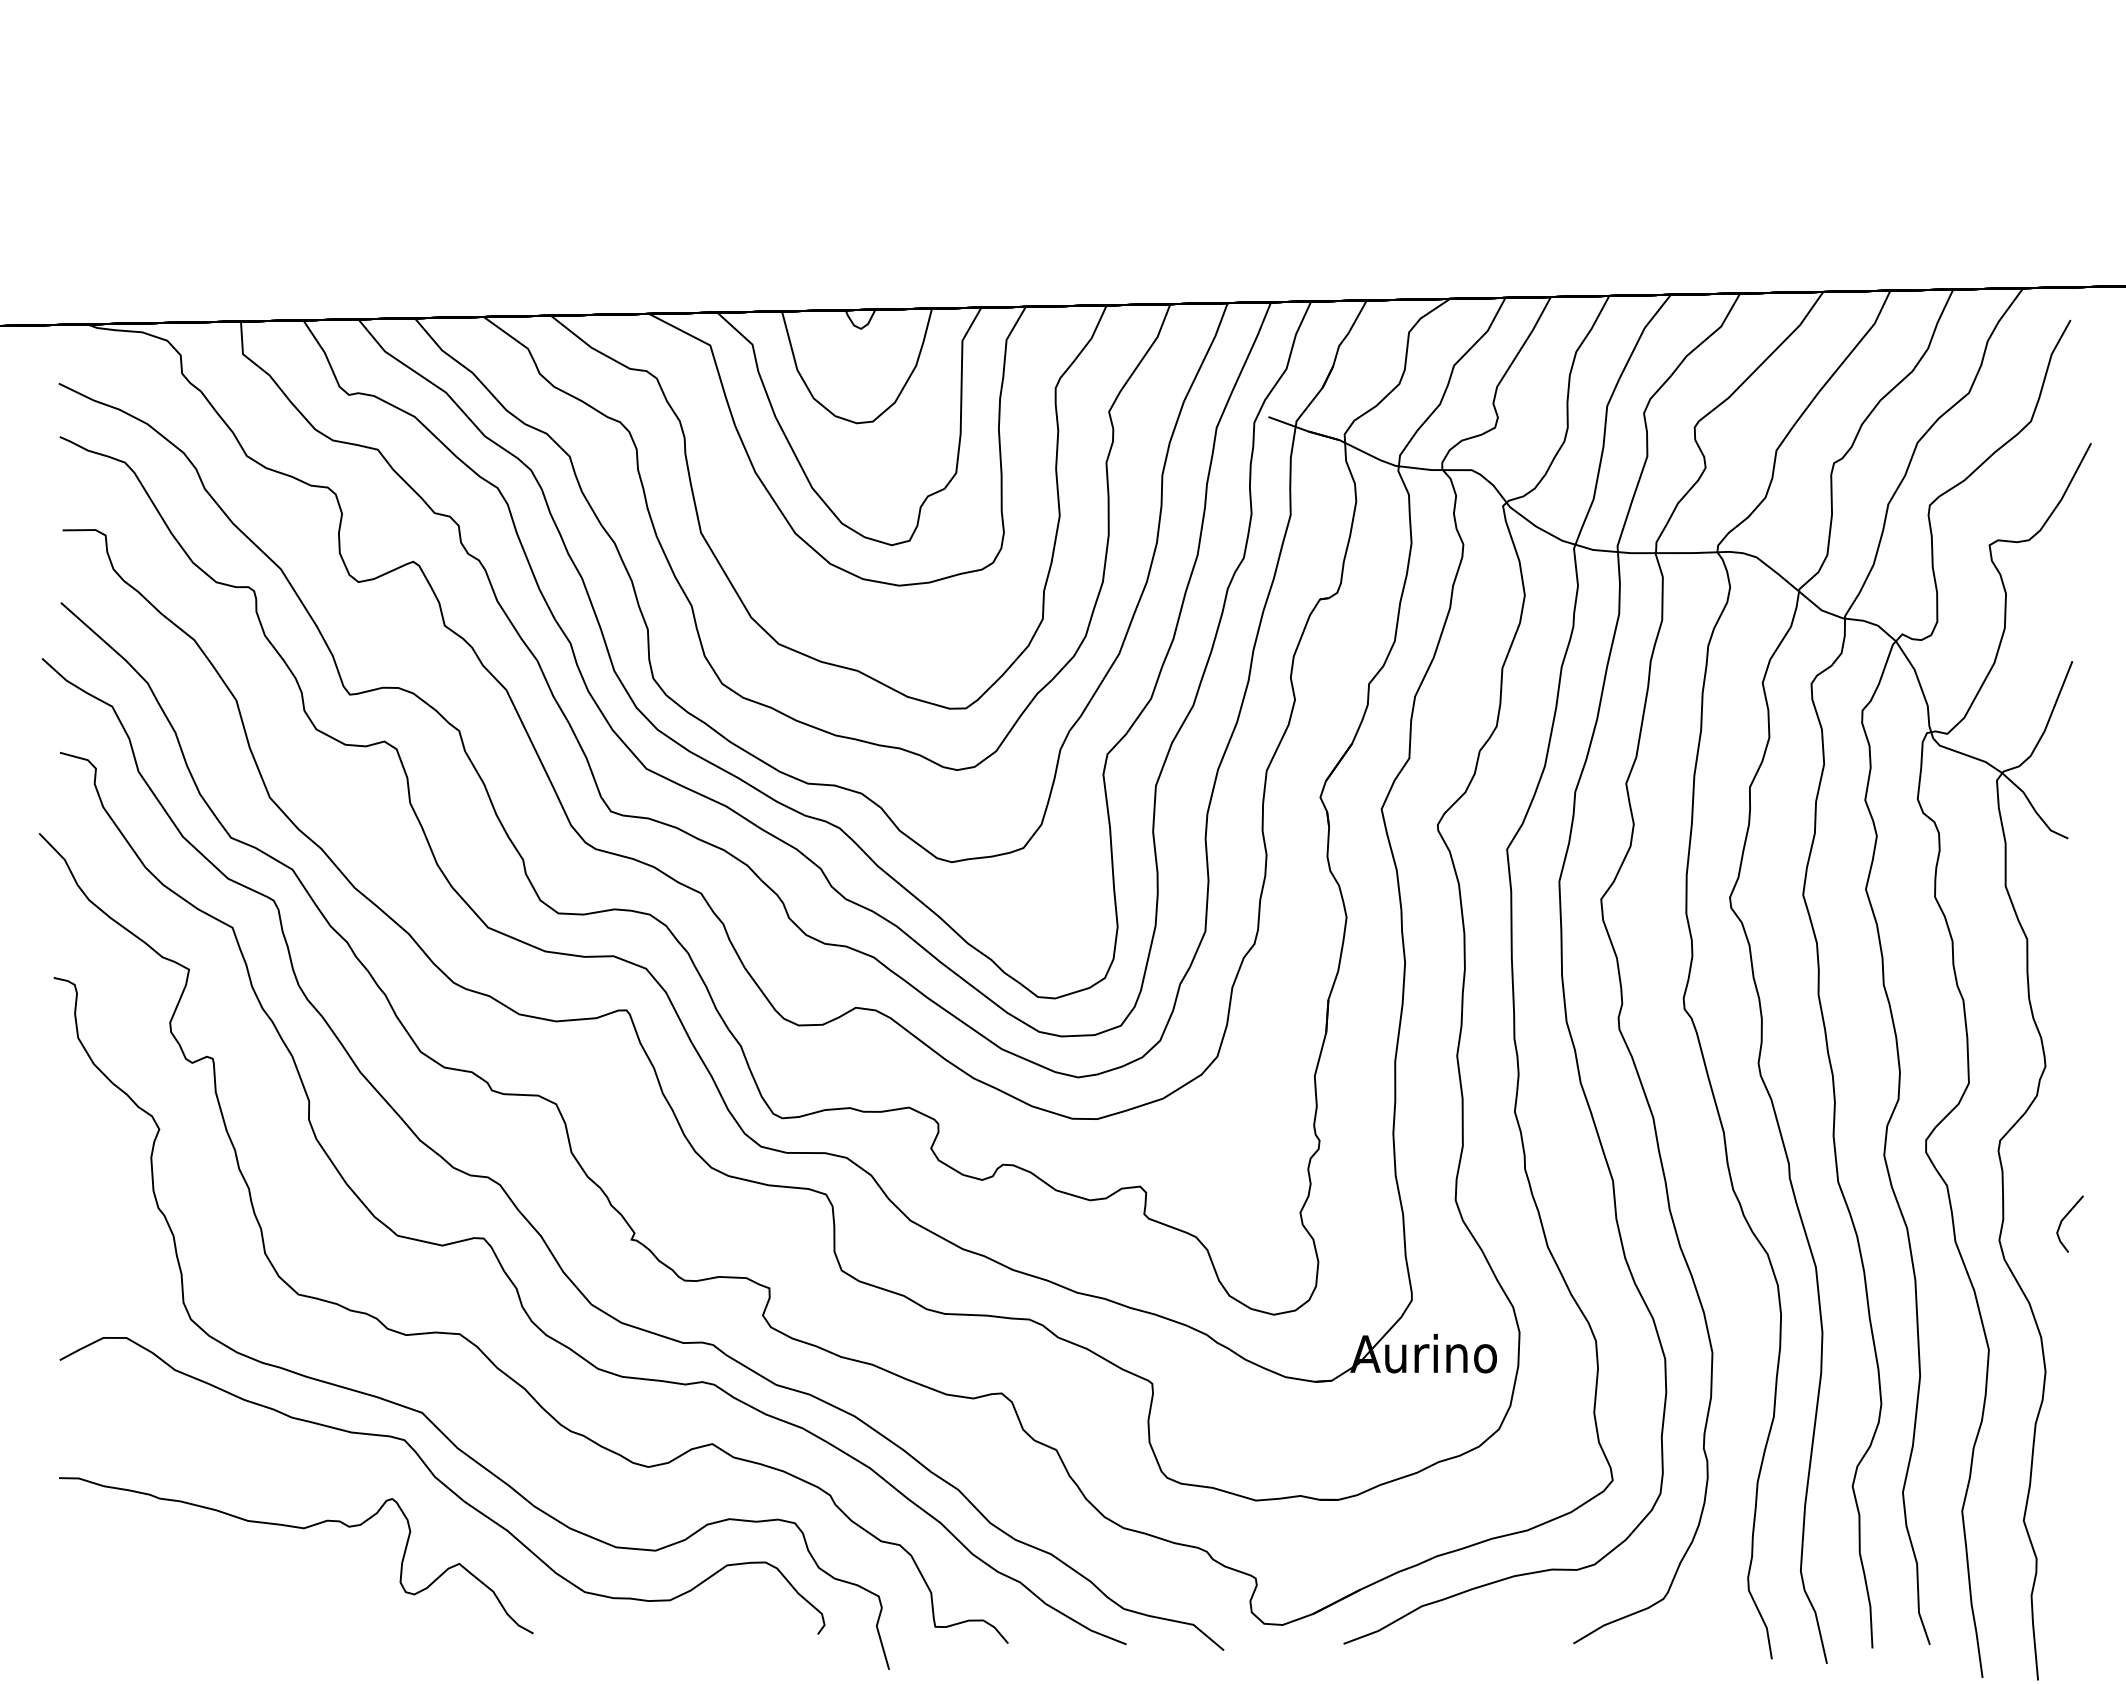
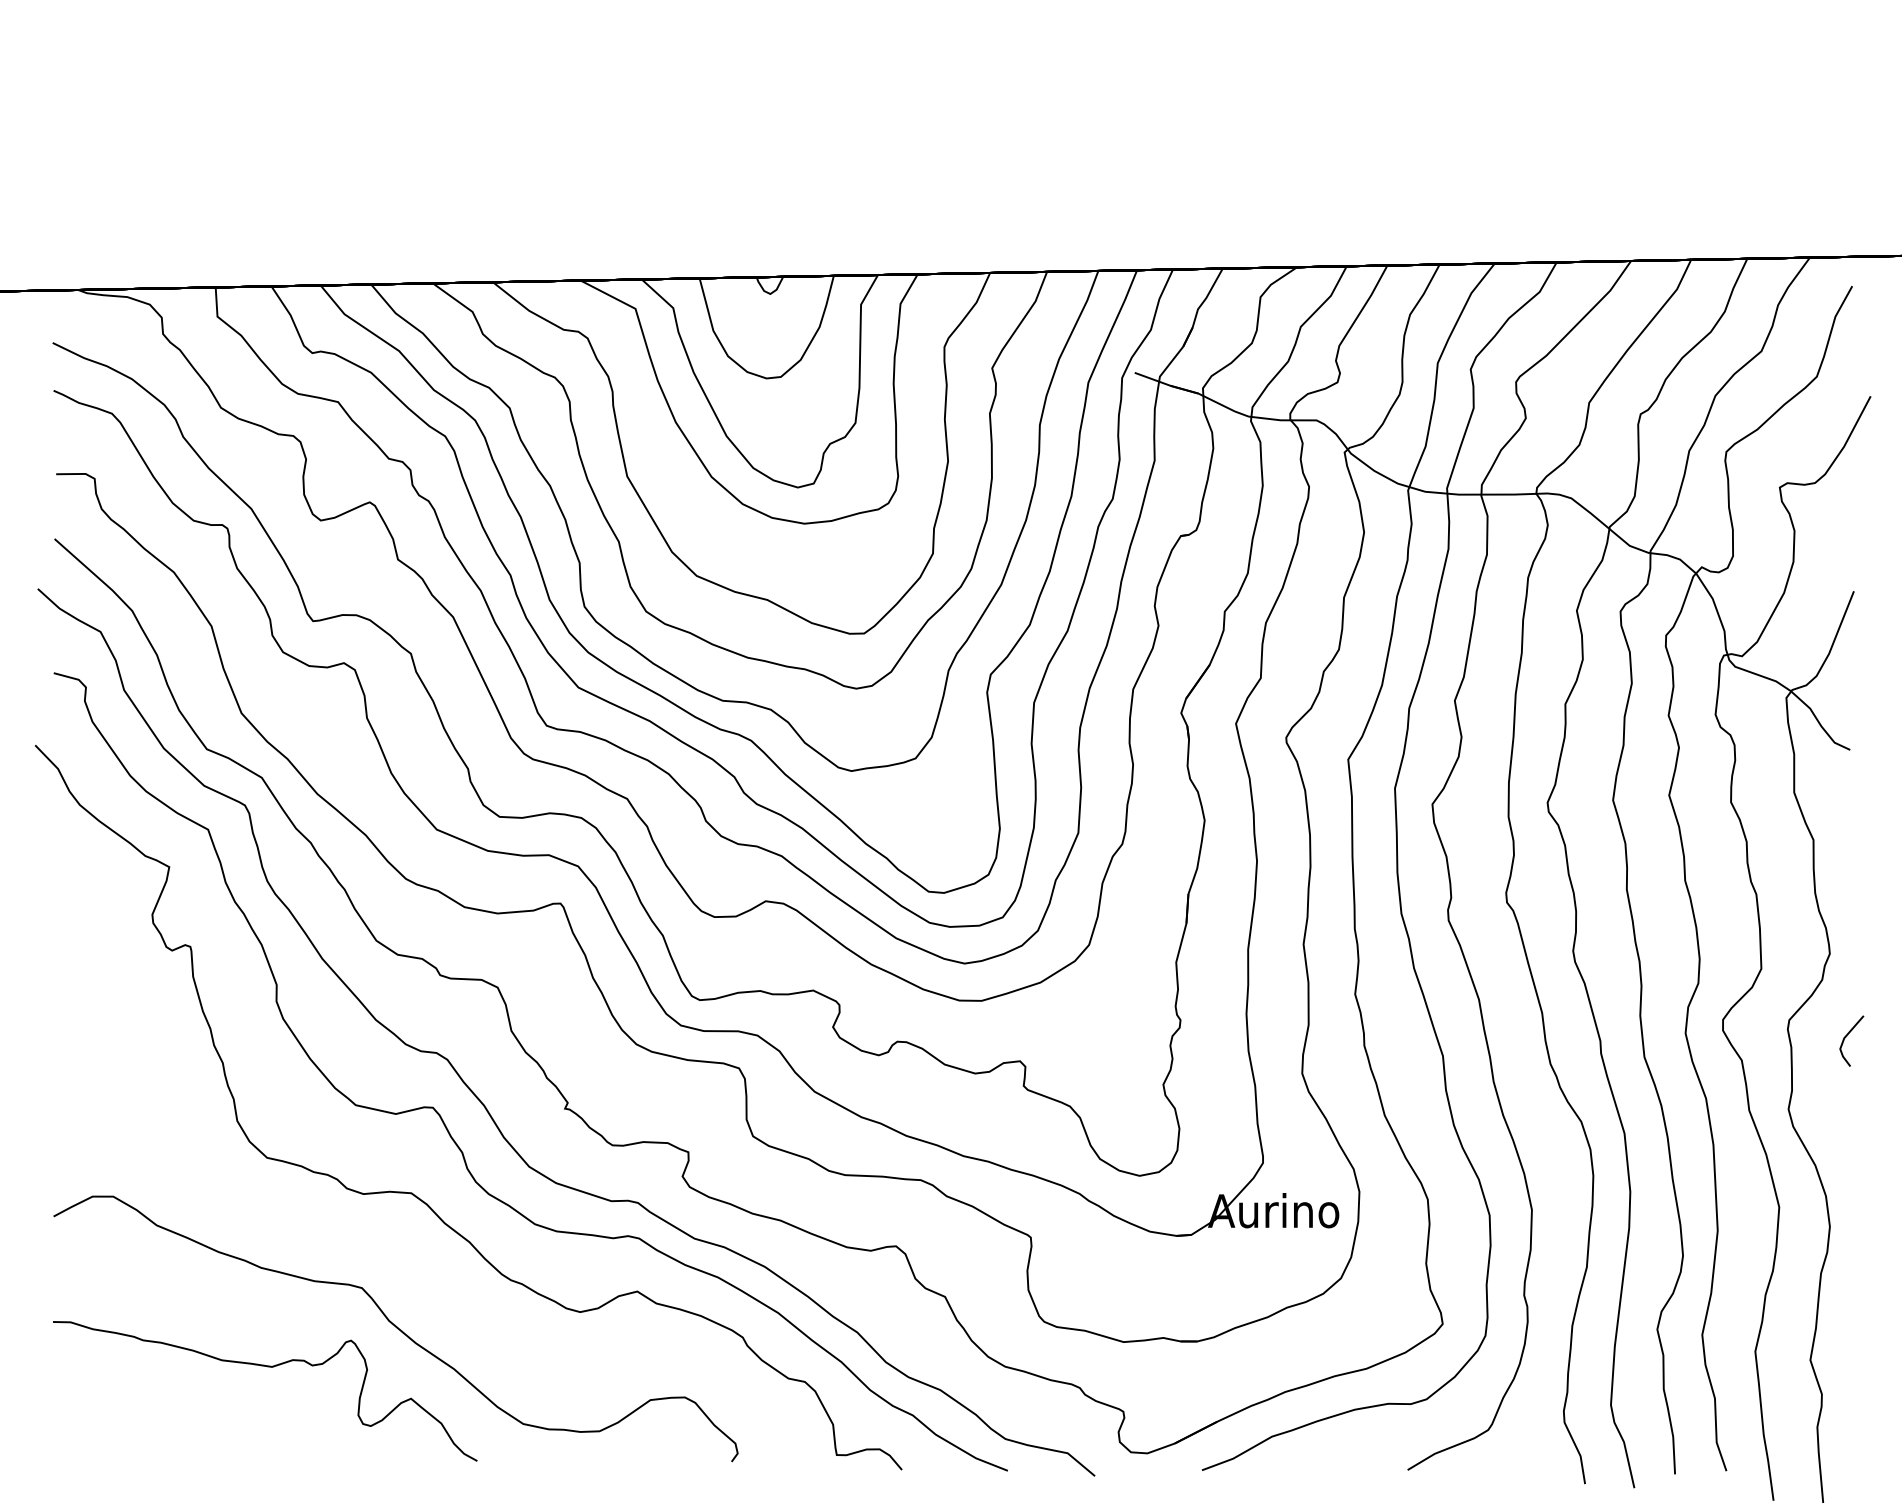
part: (2064, 1219) -> (1846, 1037), moved
curve: (423, 1412) -> (378, 1263), removed

